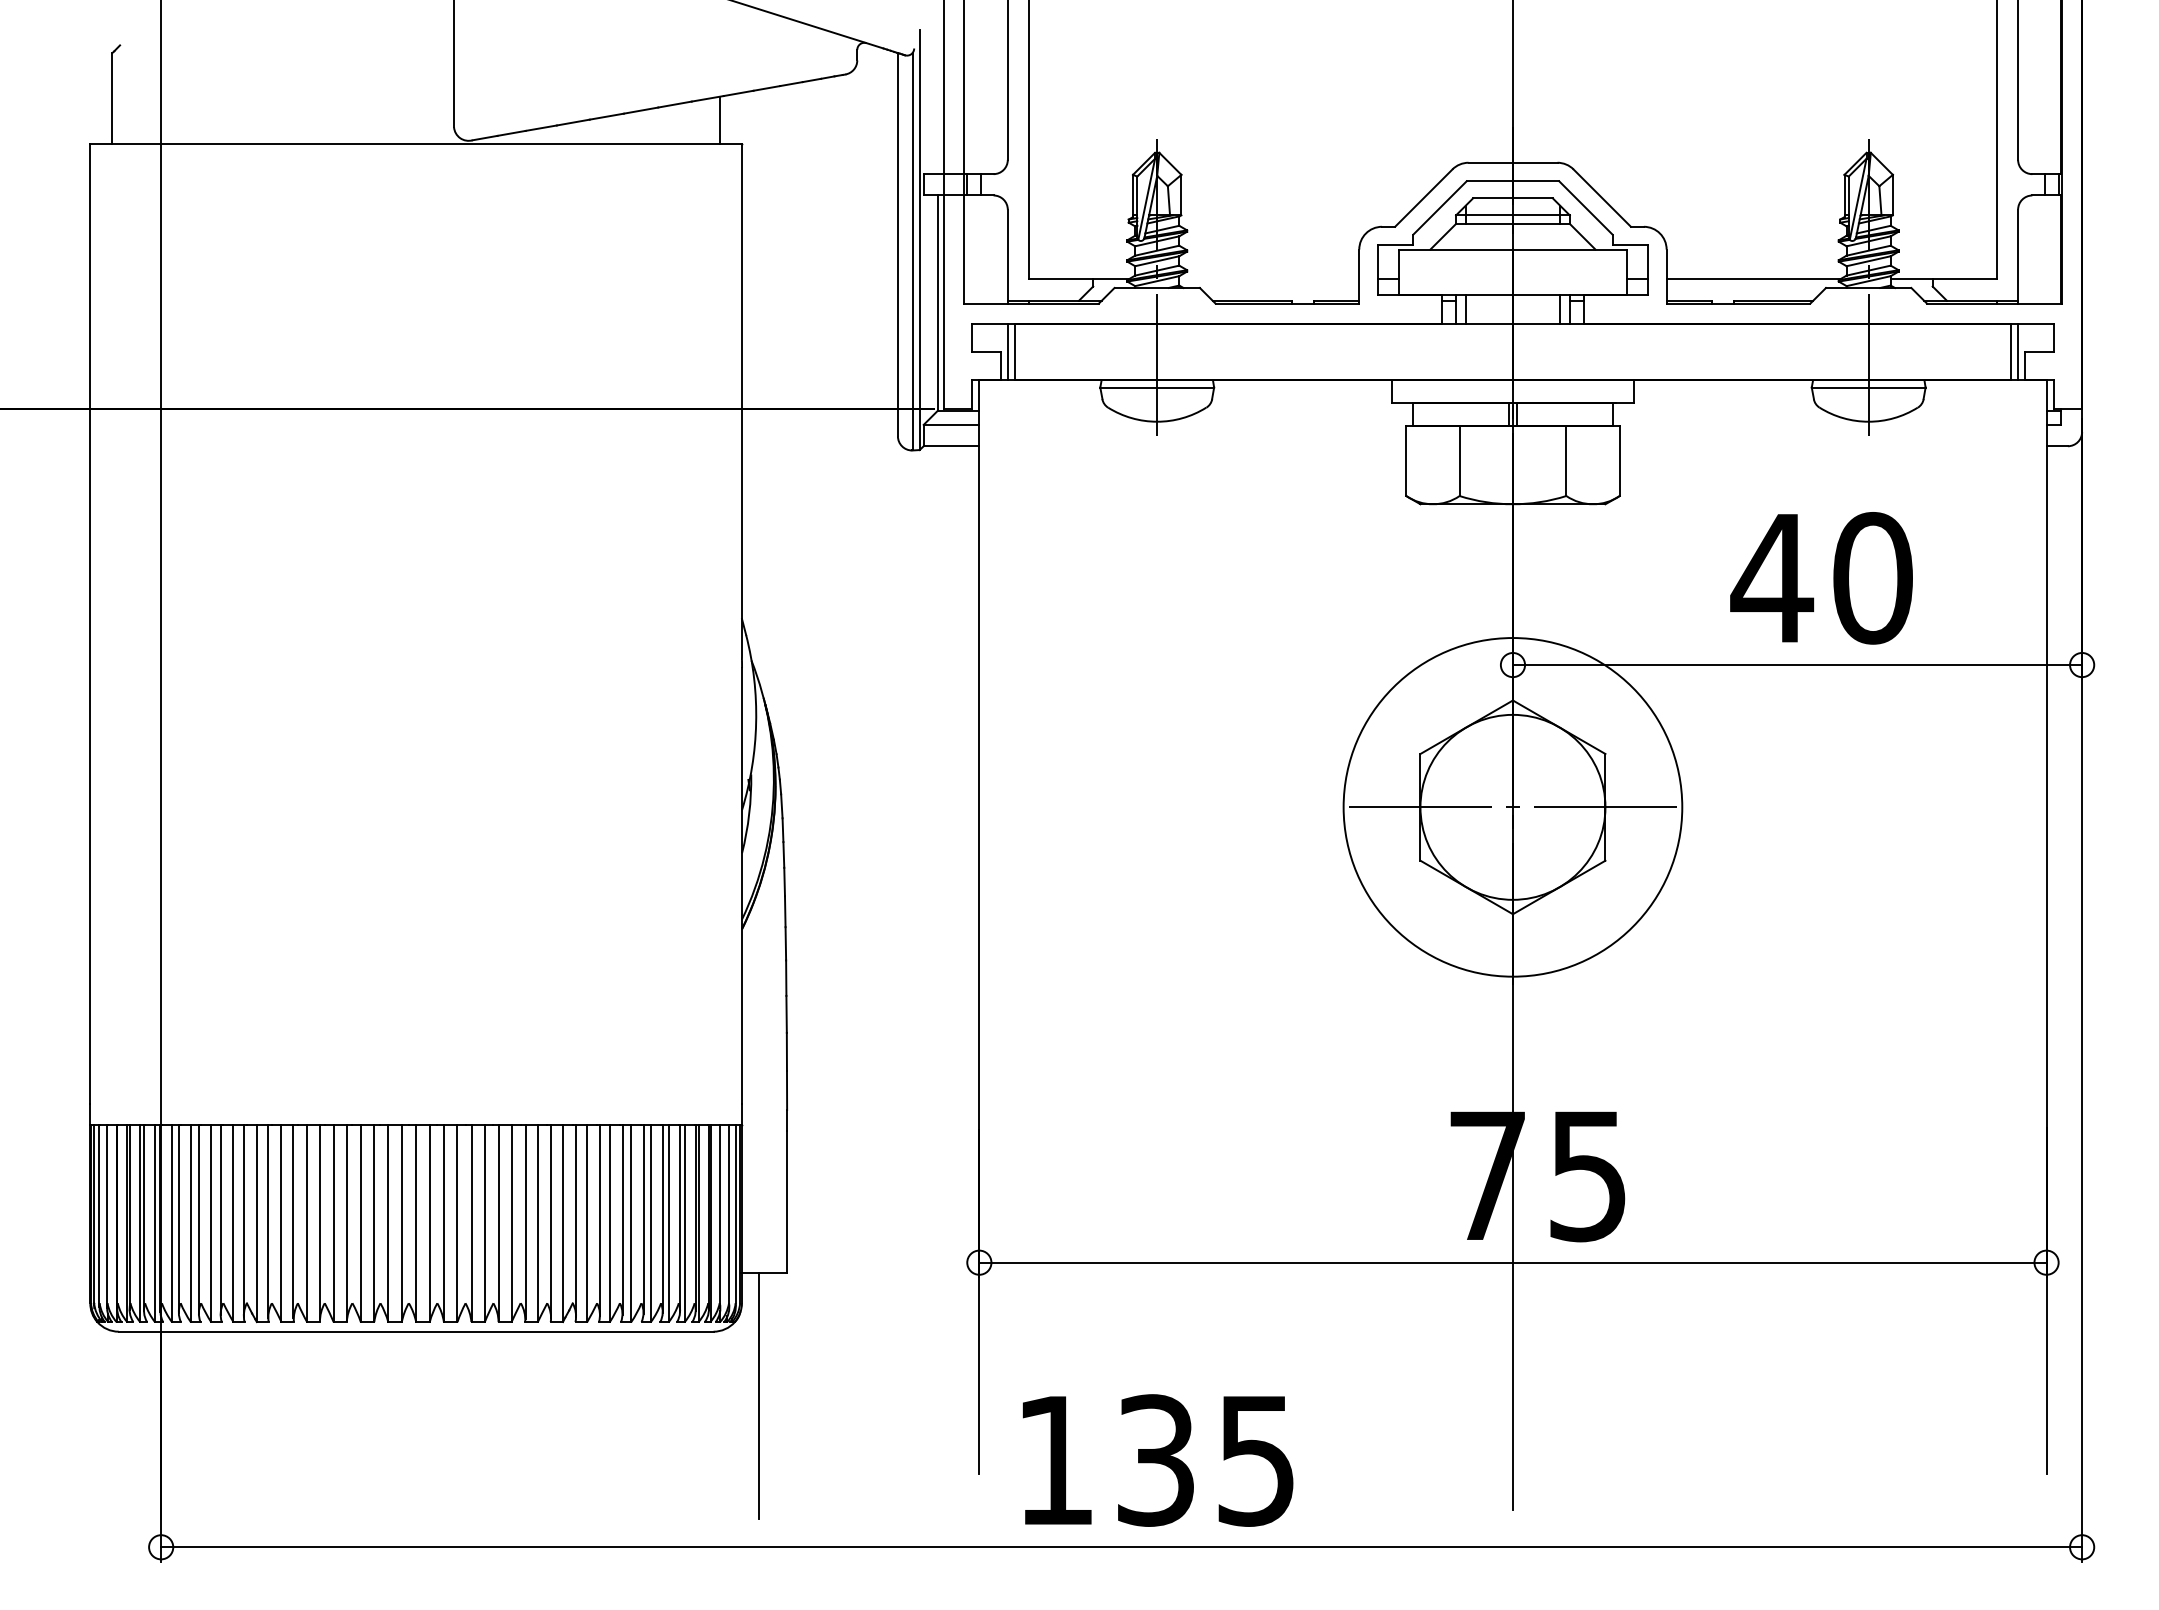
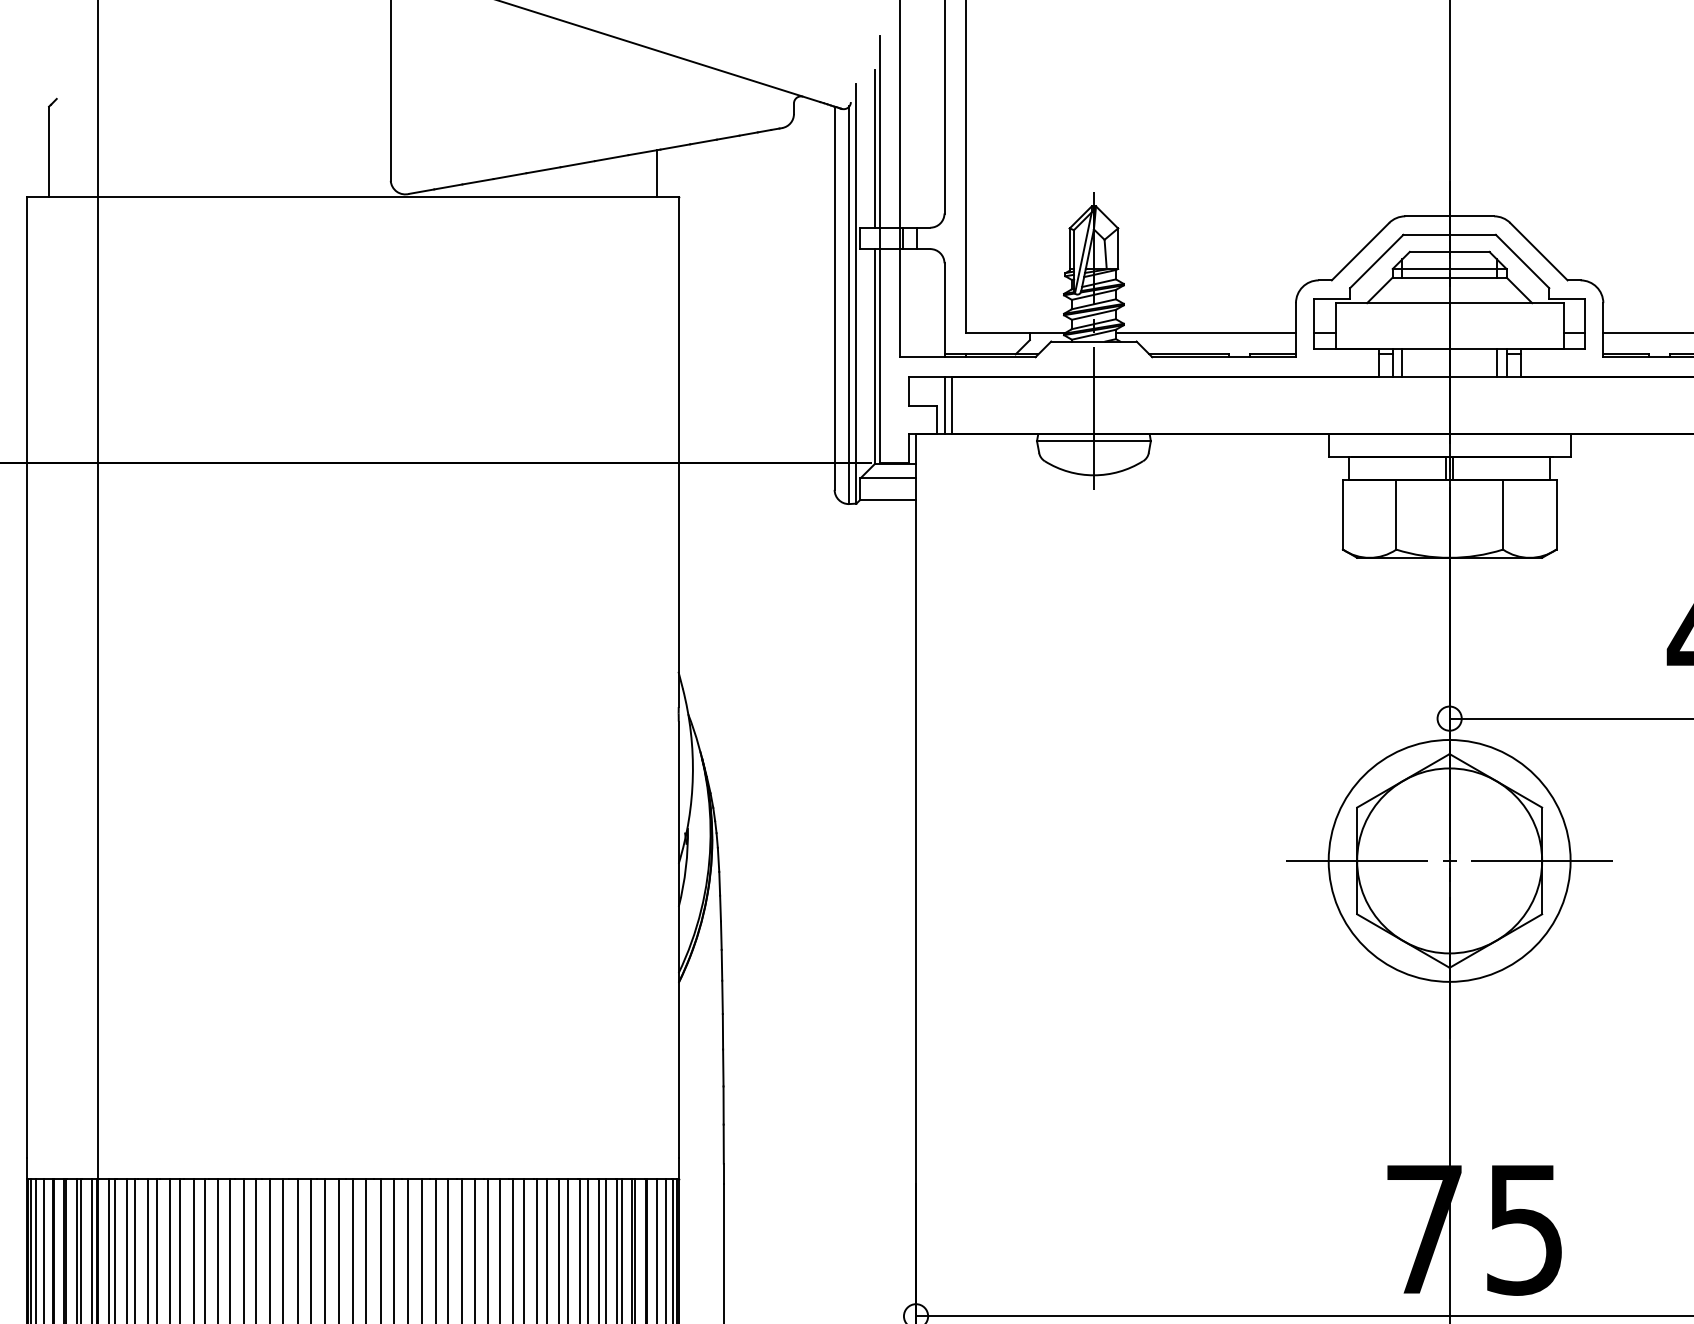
line: (938, 95) -> (875, 149), added
line: (1269, 279) -> (1206, 333), added
circle: (1512, 807) -> (1449, 861), size x0.71

